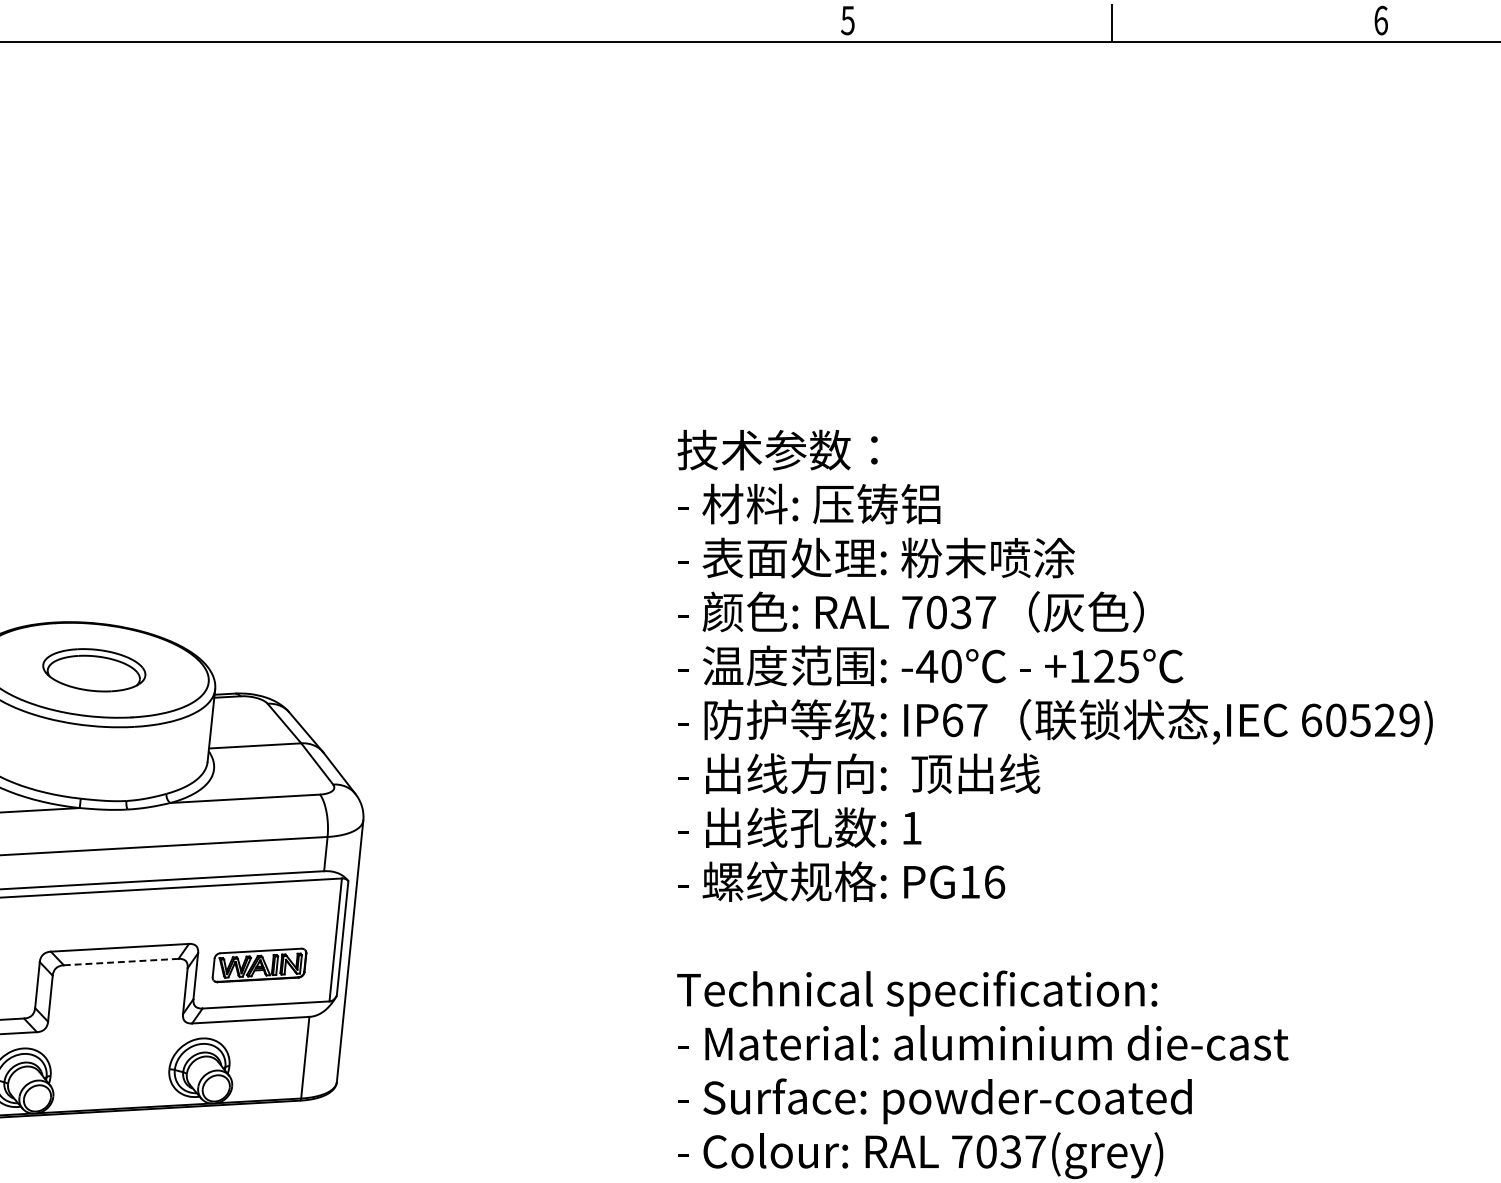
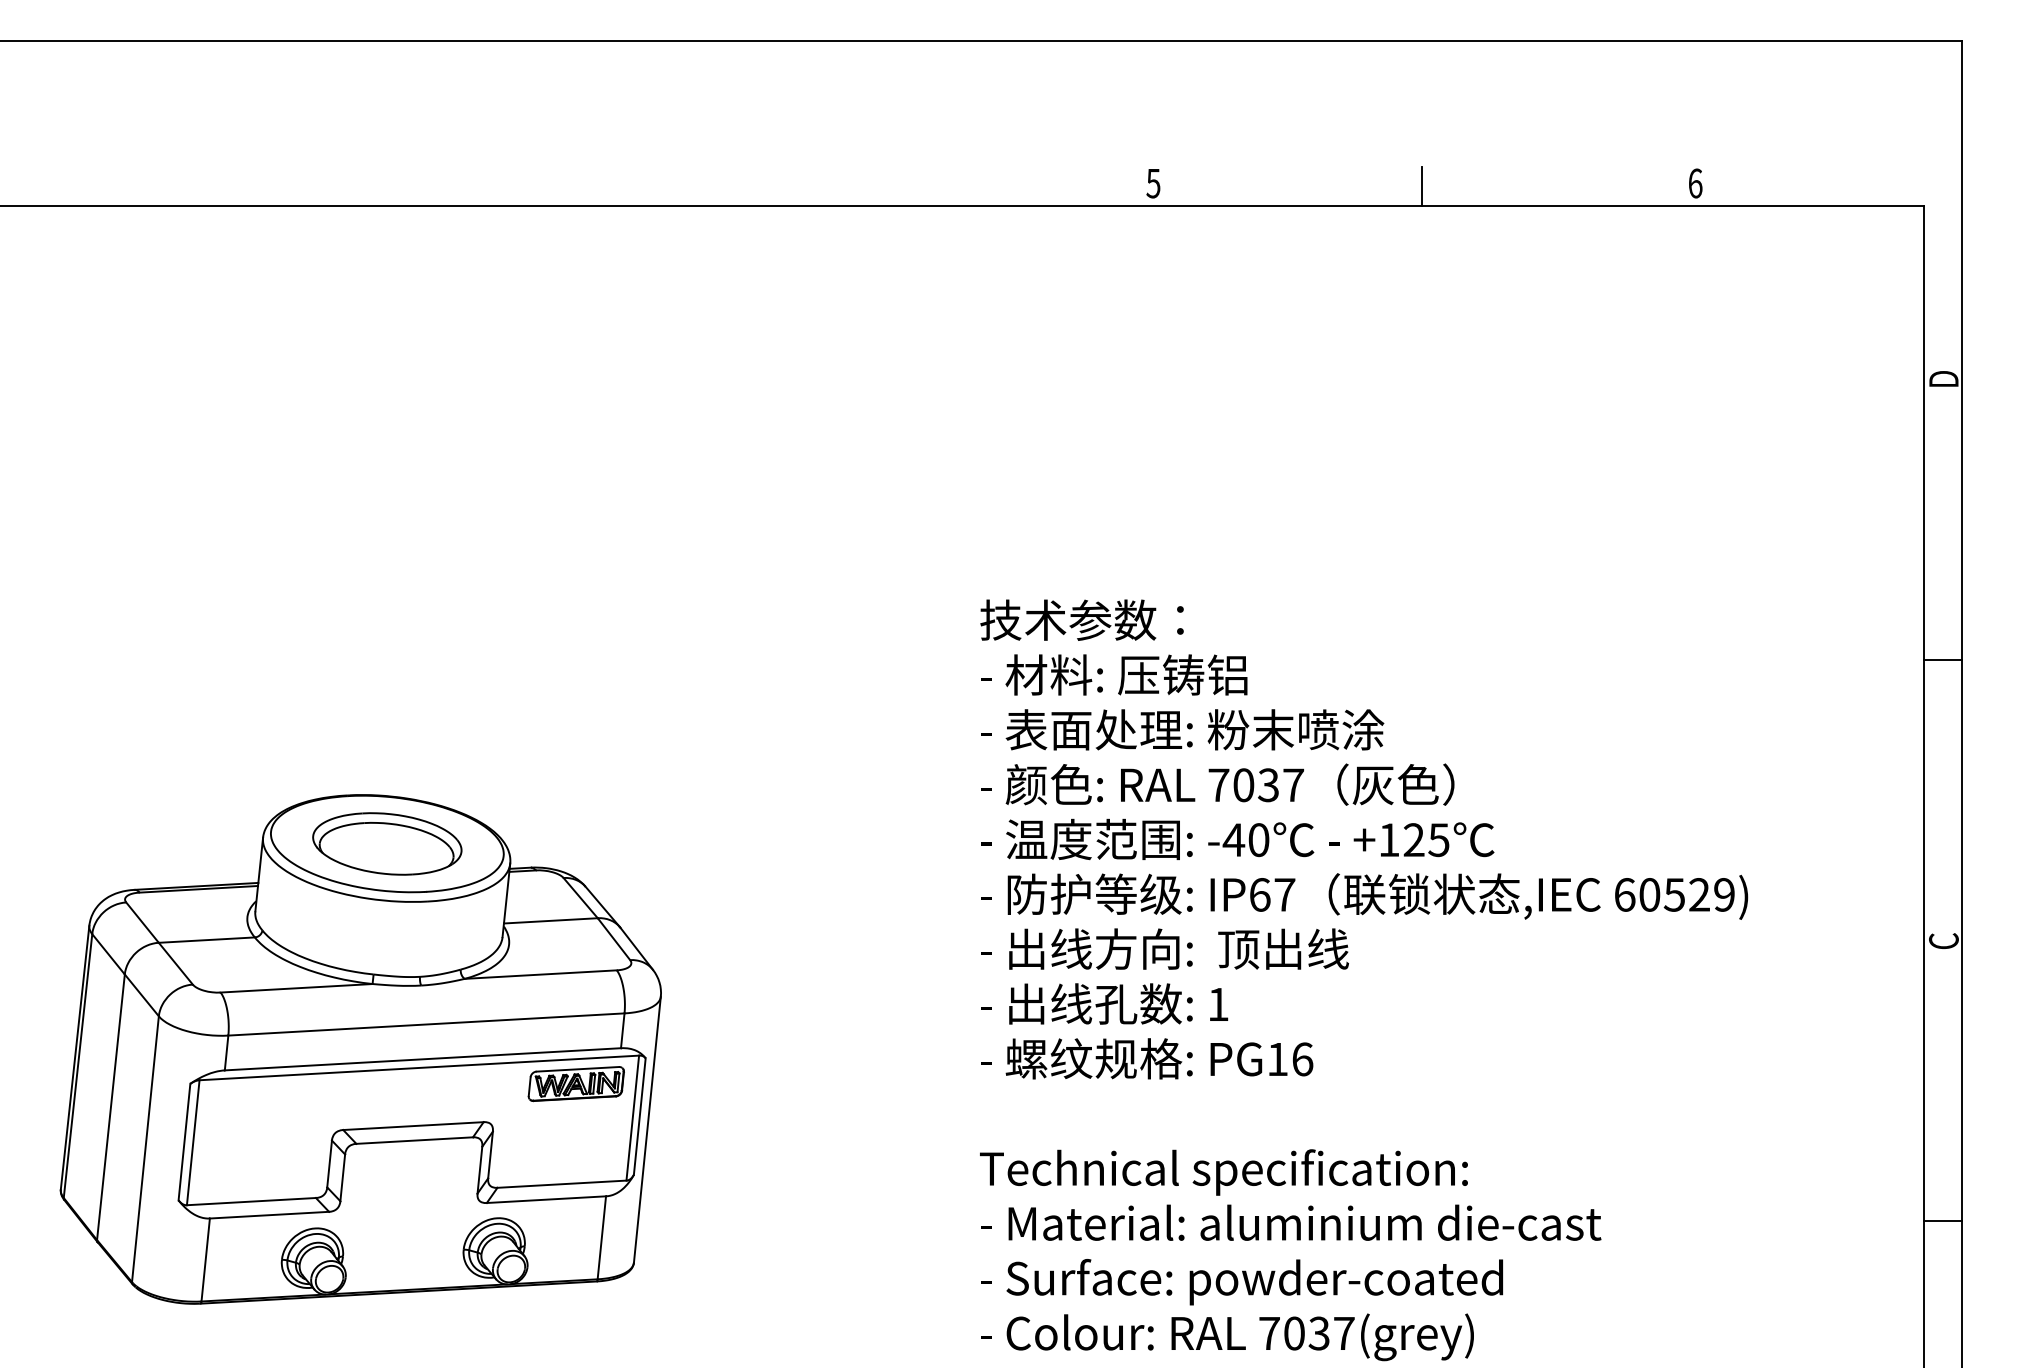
part: (94, 669) -> (387, 843), size x1.43
line: (121, 961) -> (415, 1140), dashed -> solid
part: (258, 965) -> (575, 1084), moved

